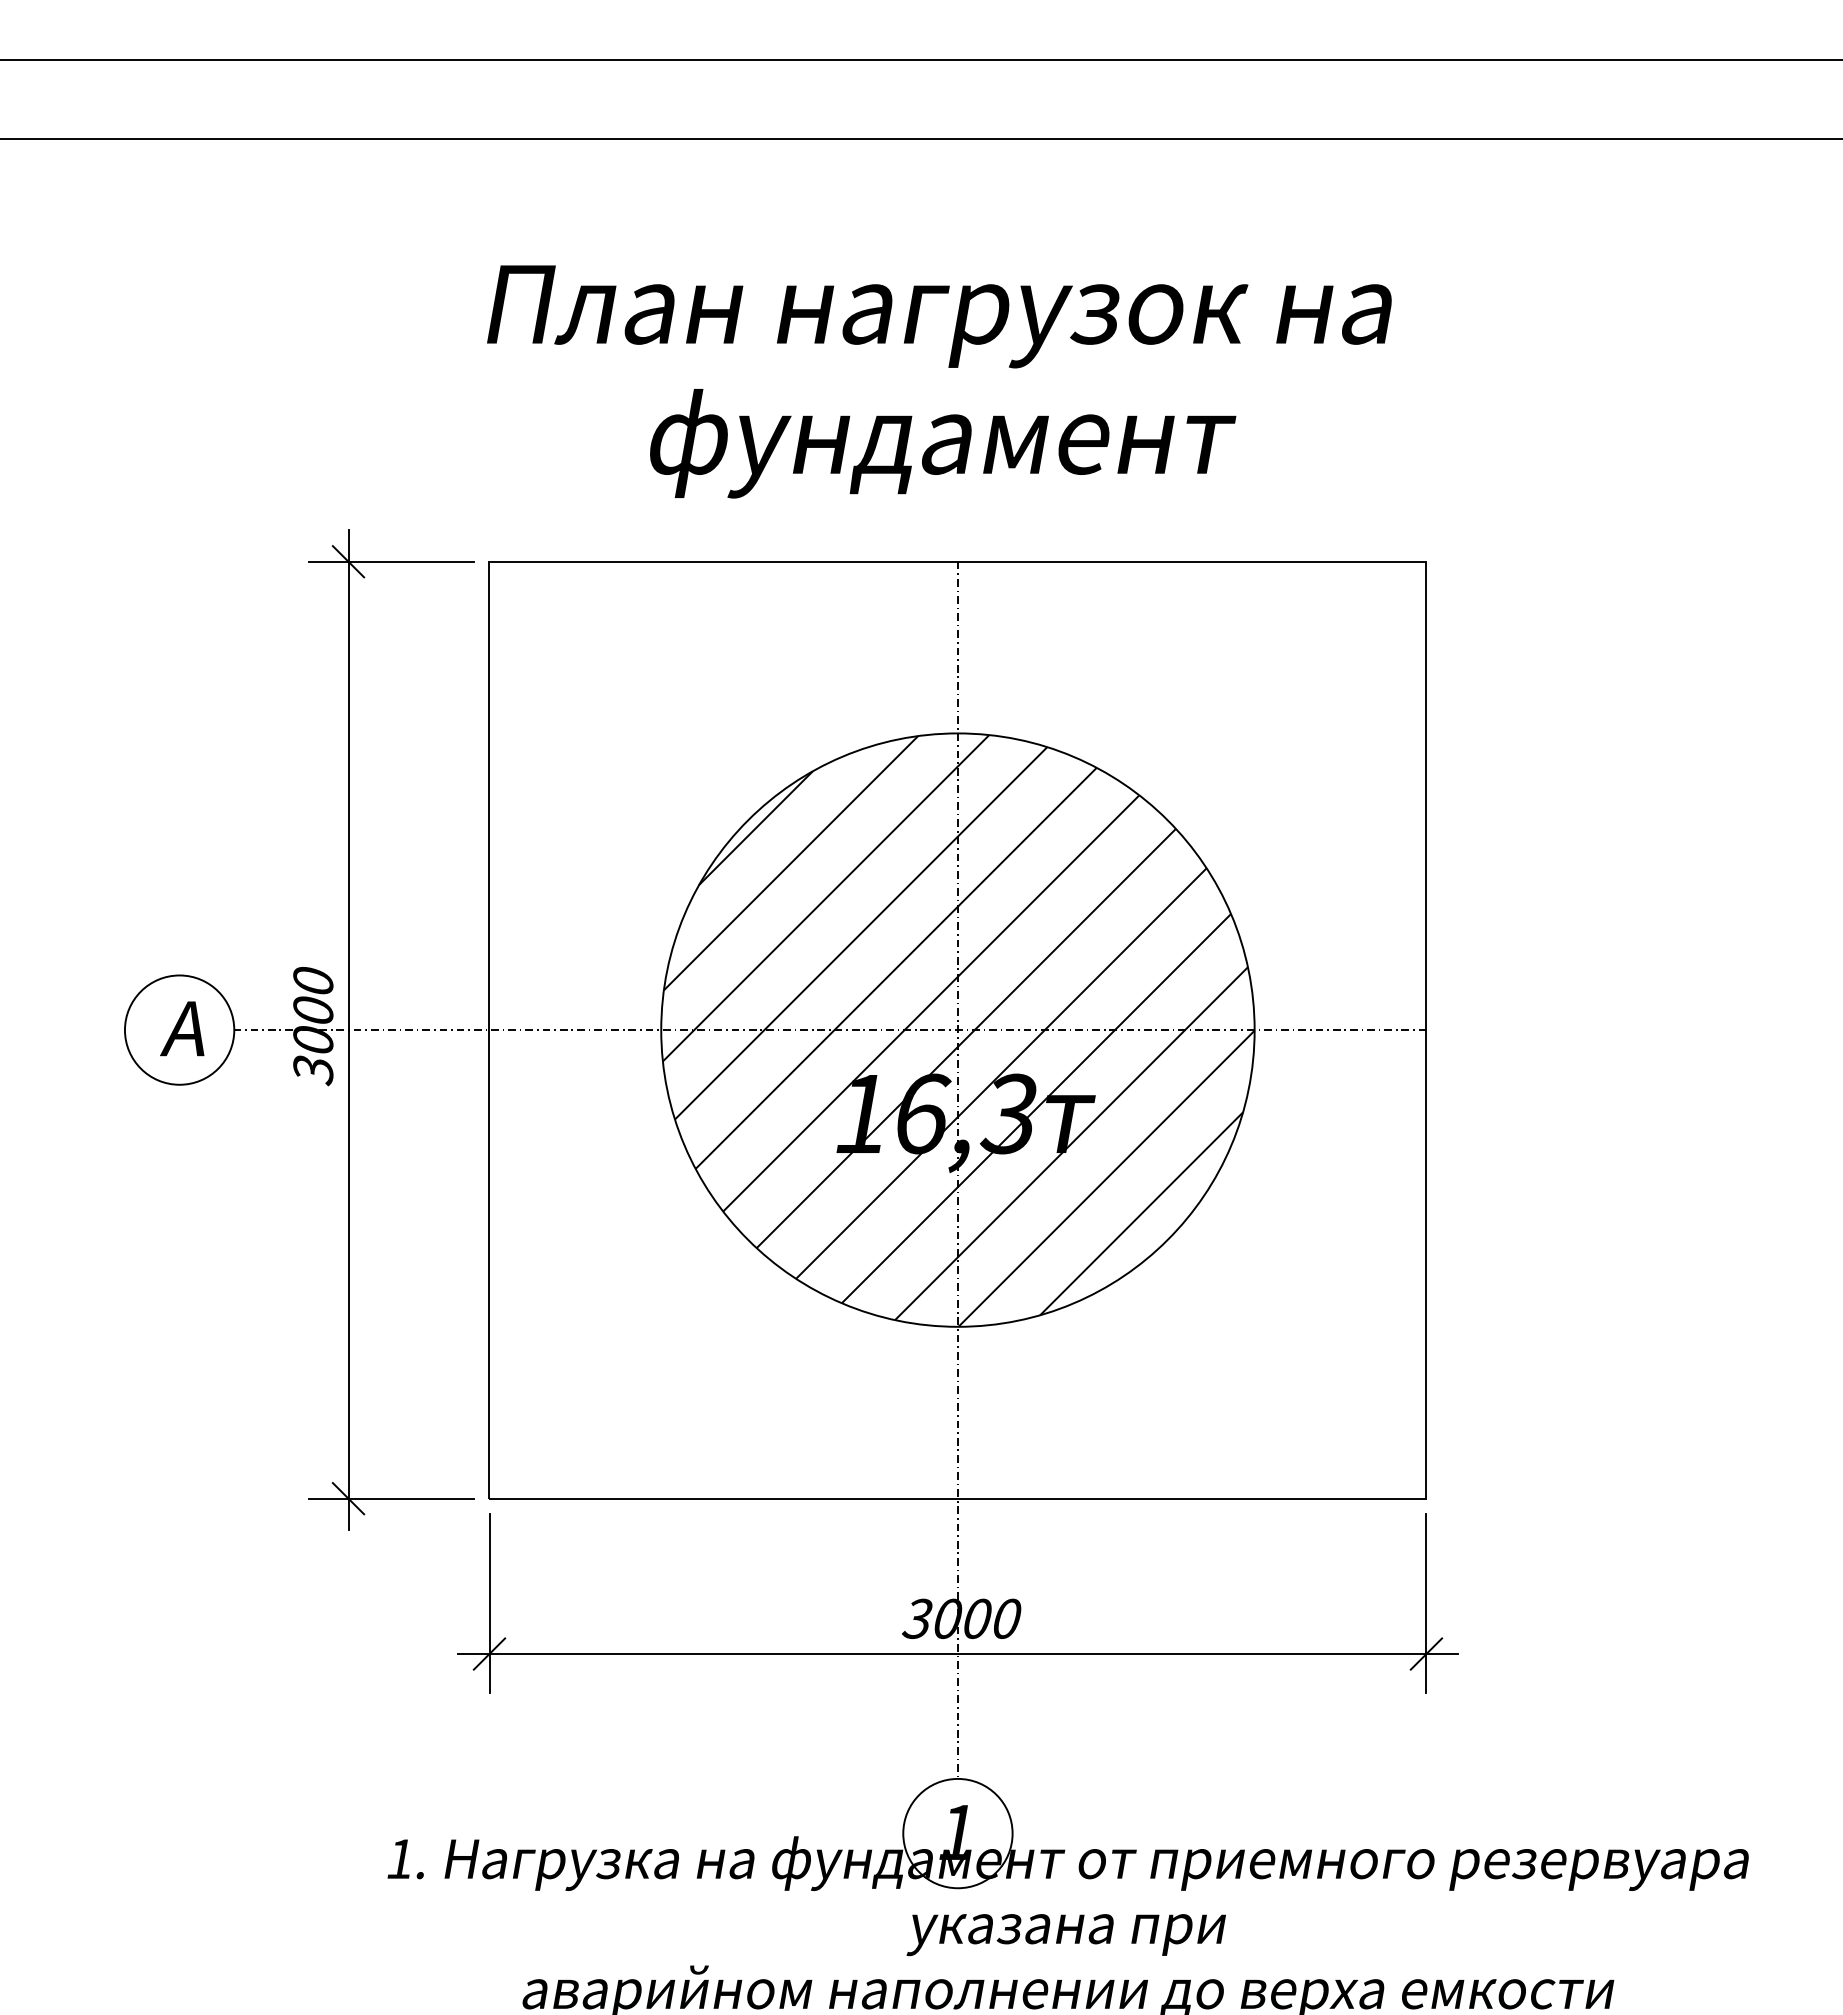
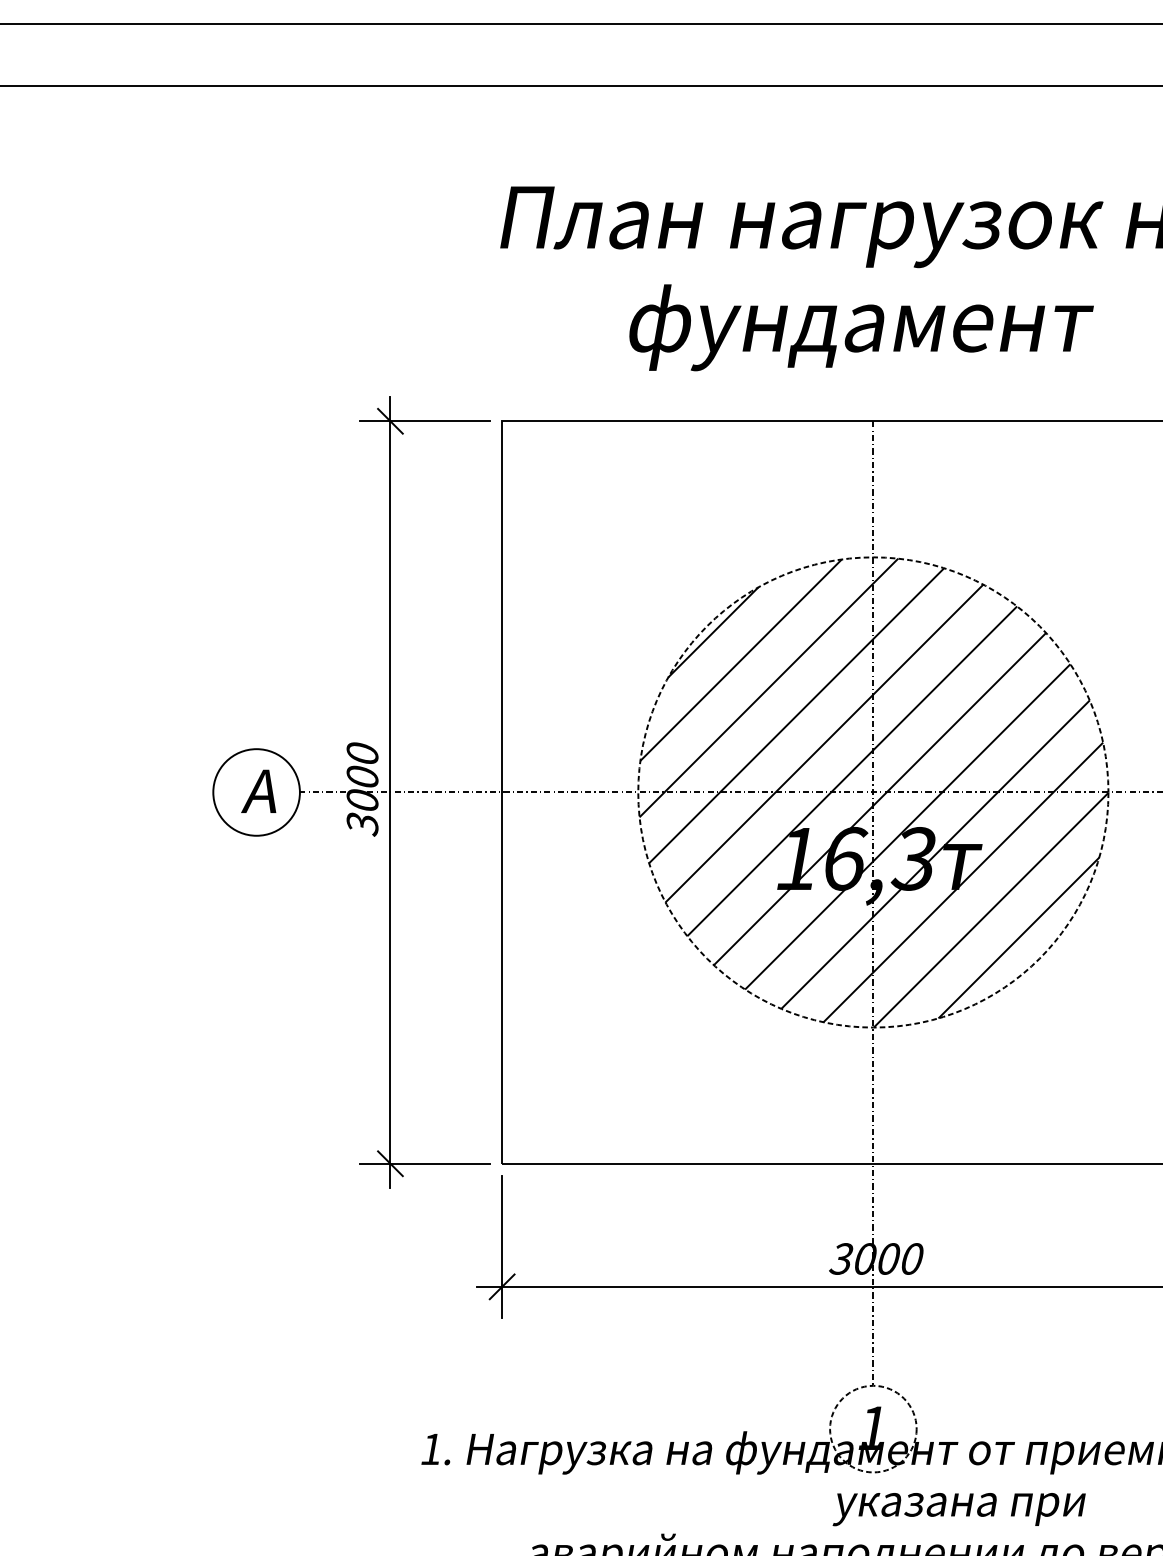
circle: (957, 1029) -> (873, 791), solid -> dashed
circle: (957, 1833) -> (873, 1429), solid -> dashed

